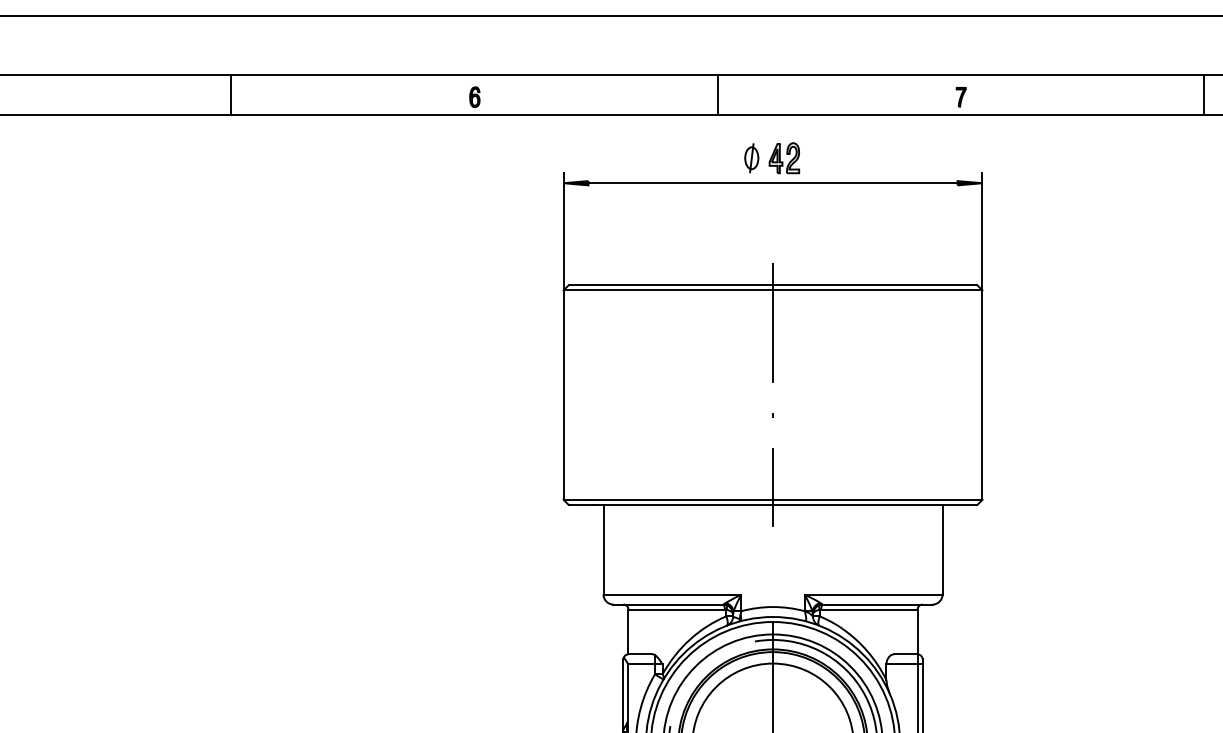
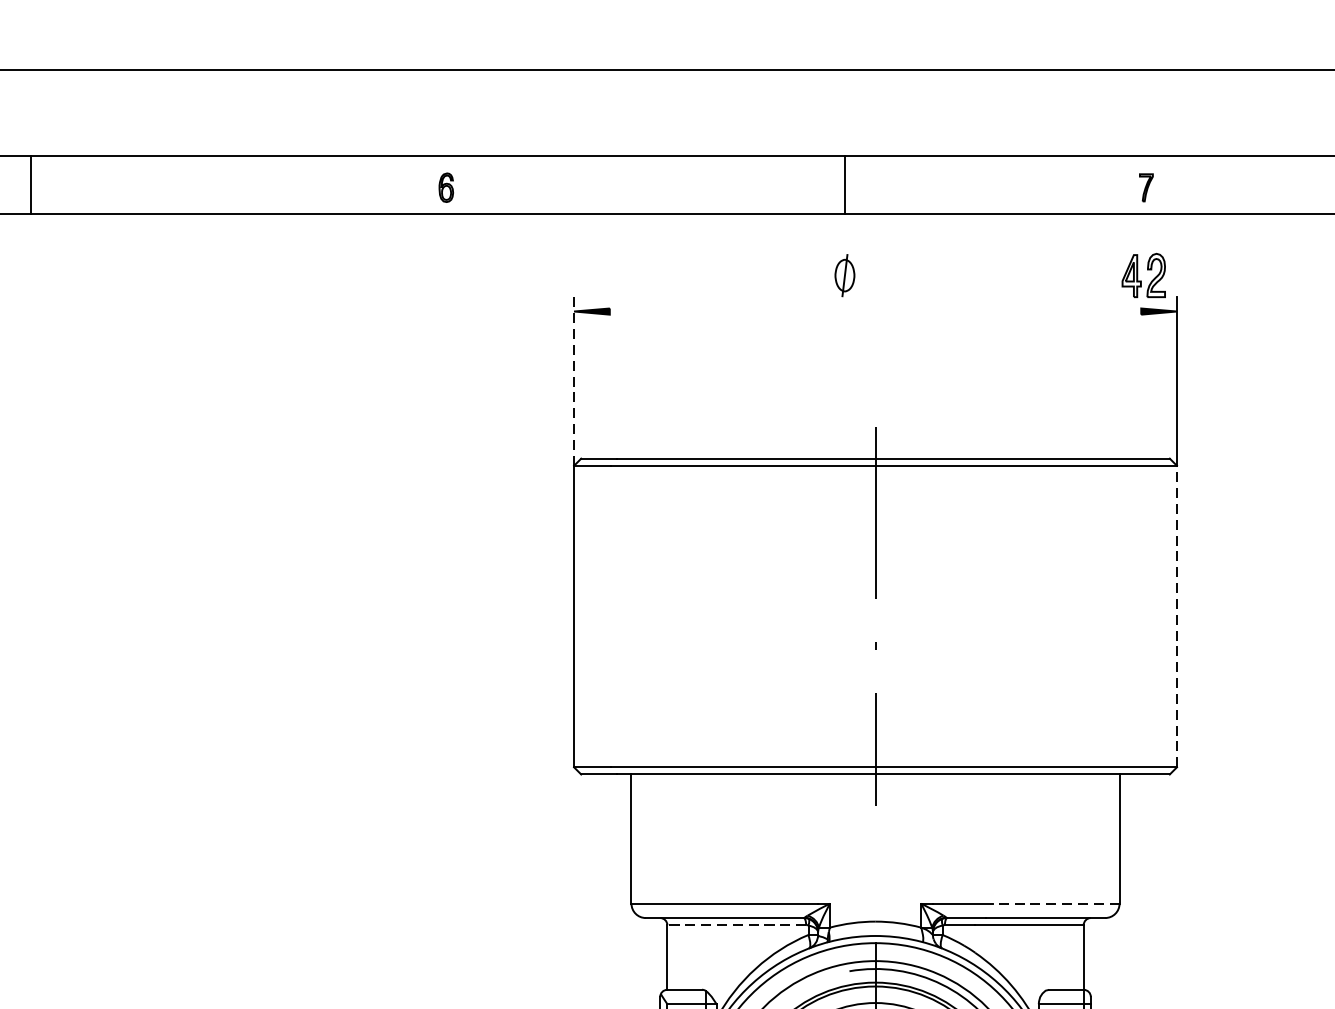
line: (231, 95) -> (31, 185), moved
line: (717, 95) -> (844, 185), moved
part: (784, 158) -> (1143, 275), moved
line: (772, 183) -> (874, 311), removed
line: (563, 231) -> (573, 381), solid -> dashed
line: (982, 395) -> (1177, 617), solid -> dashed
line: (897, 594) -> (1054, 903), solid -> dashed
line: (676, 609) -> (736, 925), solid -> dashed

